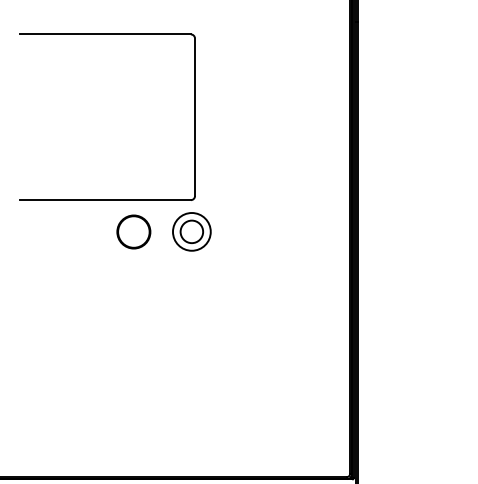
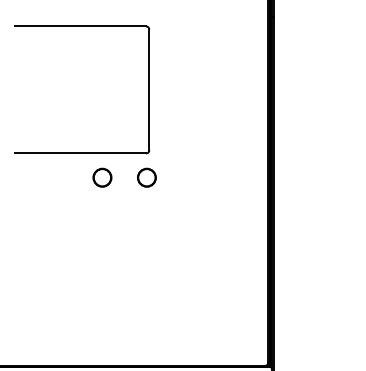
circle: (133, 231) -> (102, 177), size x0.71
circle: (191, 231) -> (146, 177), size x0.62

